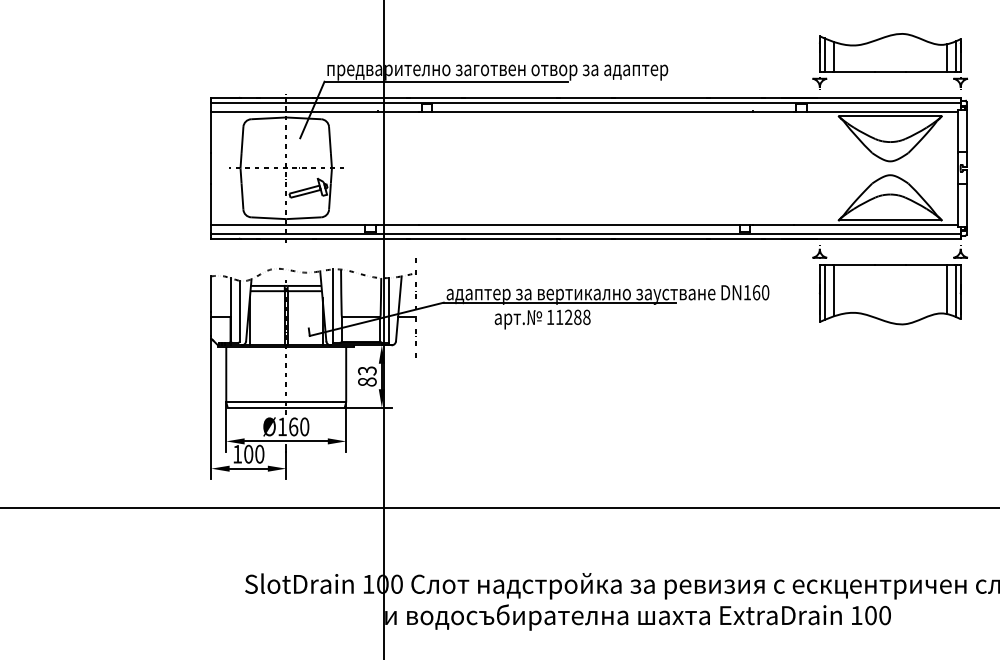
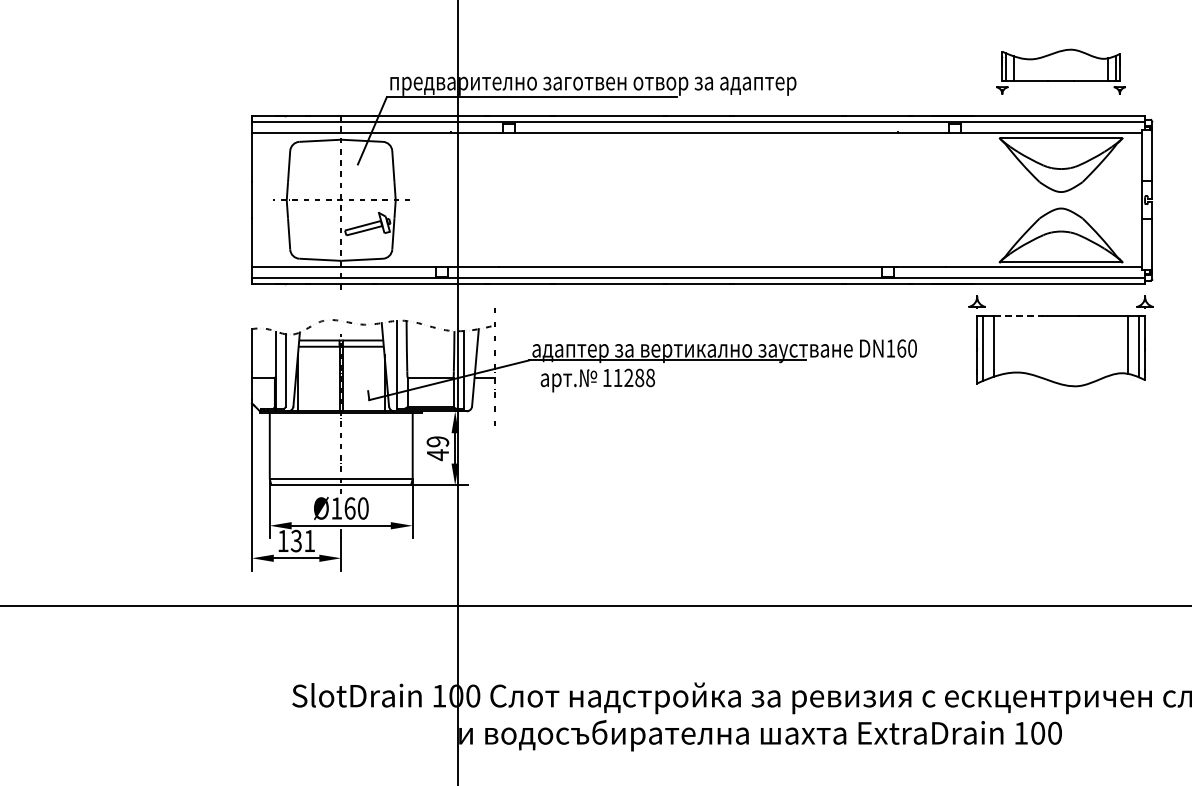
part: (889, 60) -> (1060, 71), size x0.7
line: (855, 264) -> (1019, 315), solid -> dashed
text: (542, 319) -> (597, 380), moved
text: (367, 376) -> (437, 448), 83 -> 49
text: (253, 453) -> (302, 540), 100 -> 131

